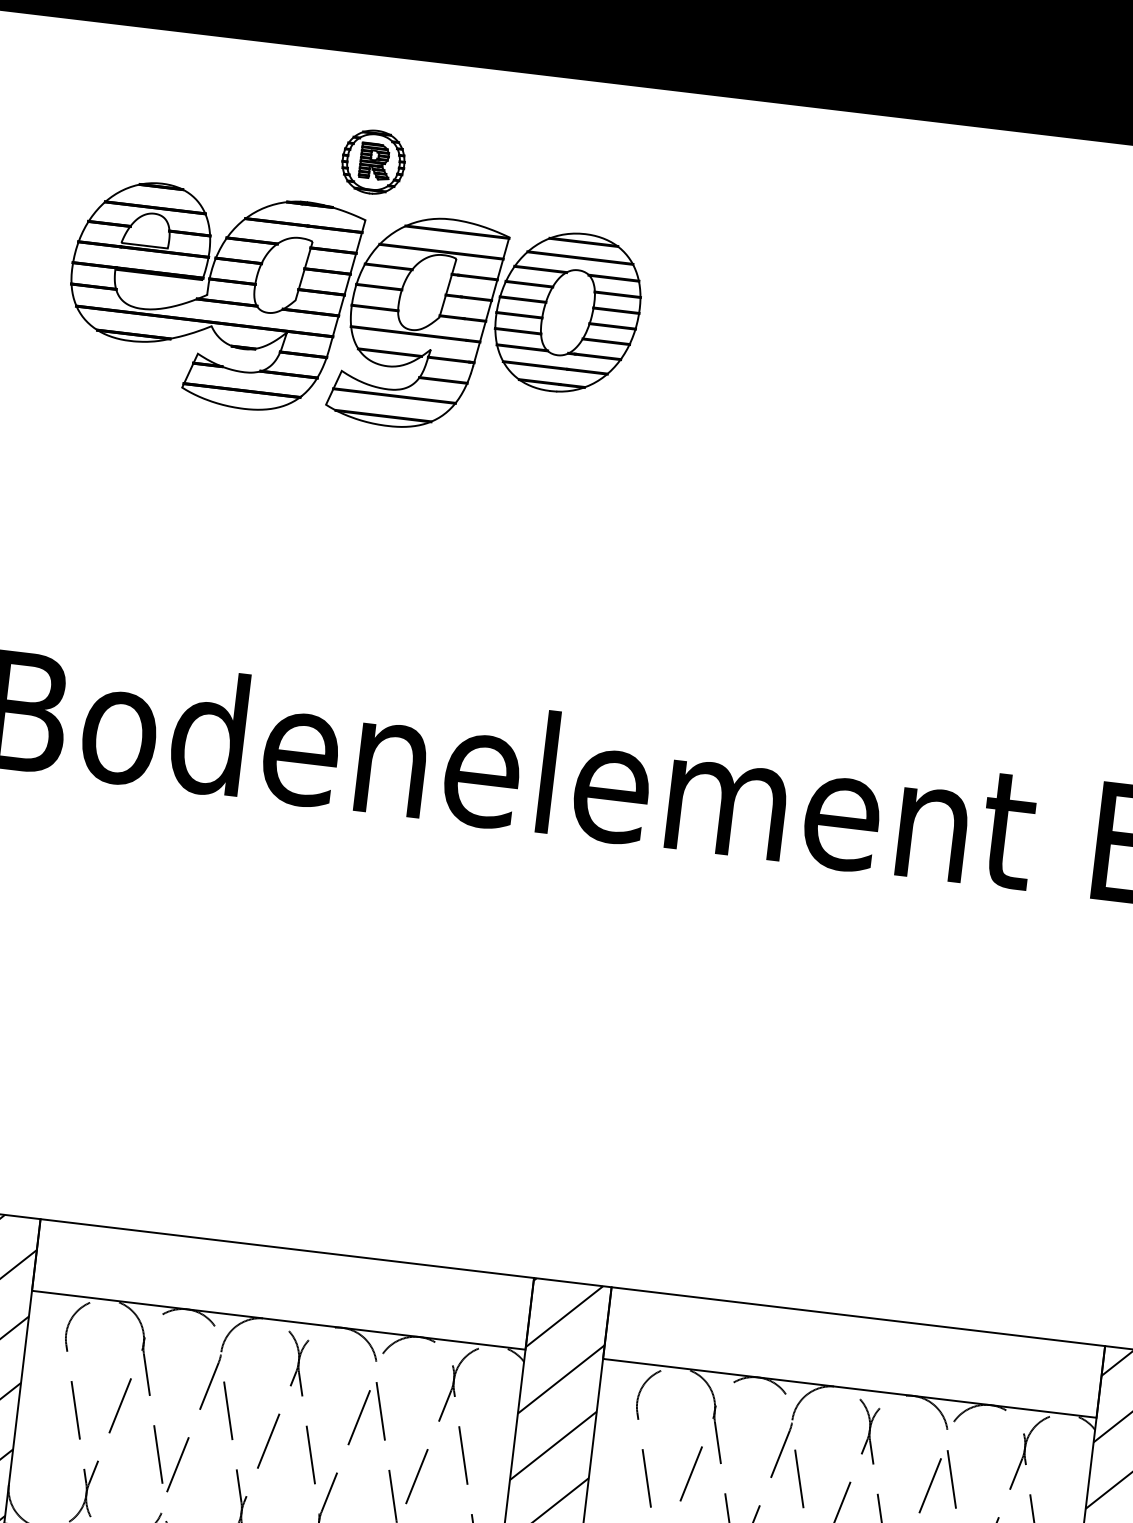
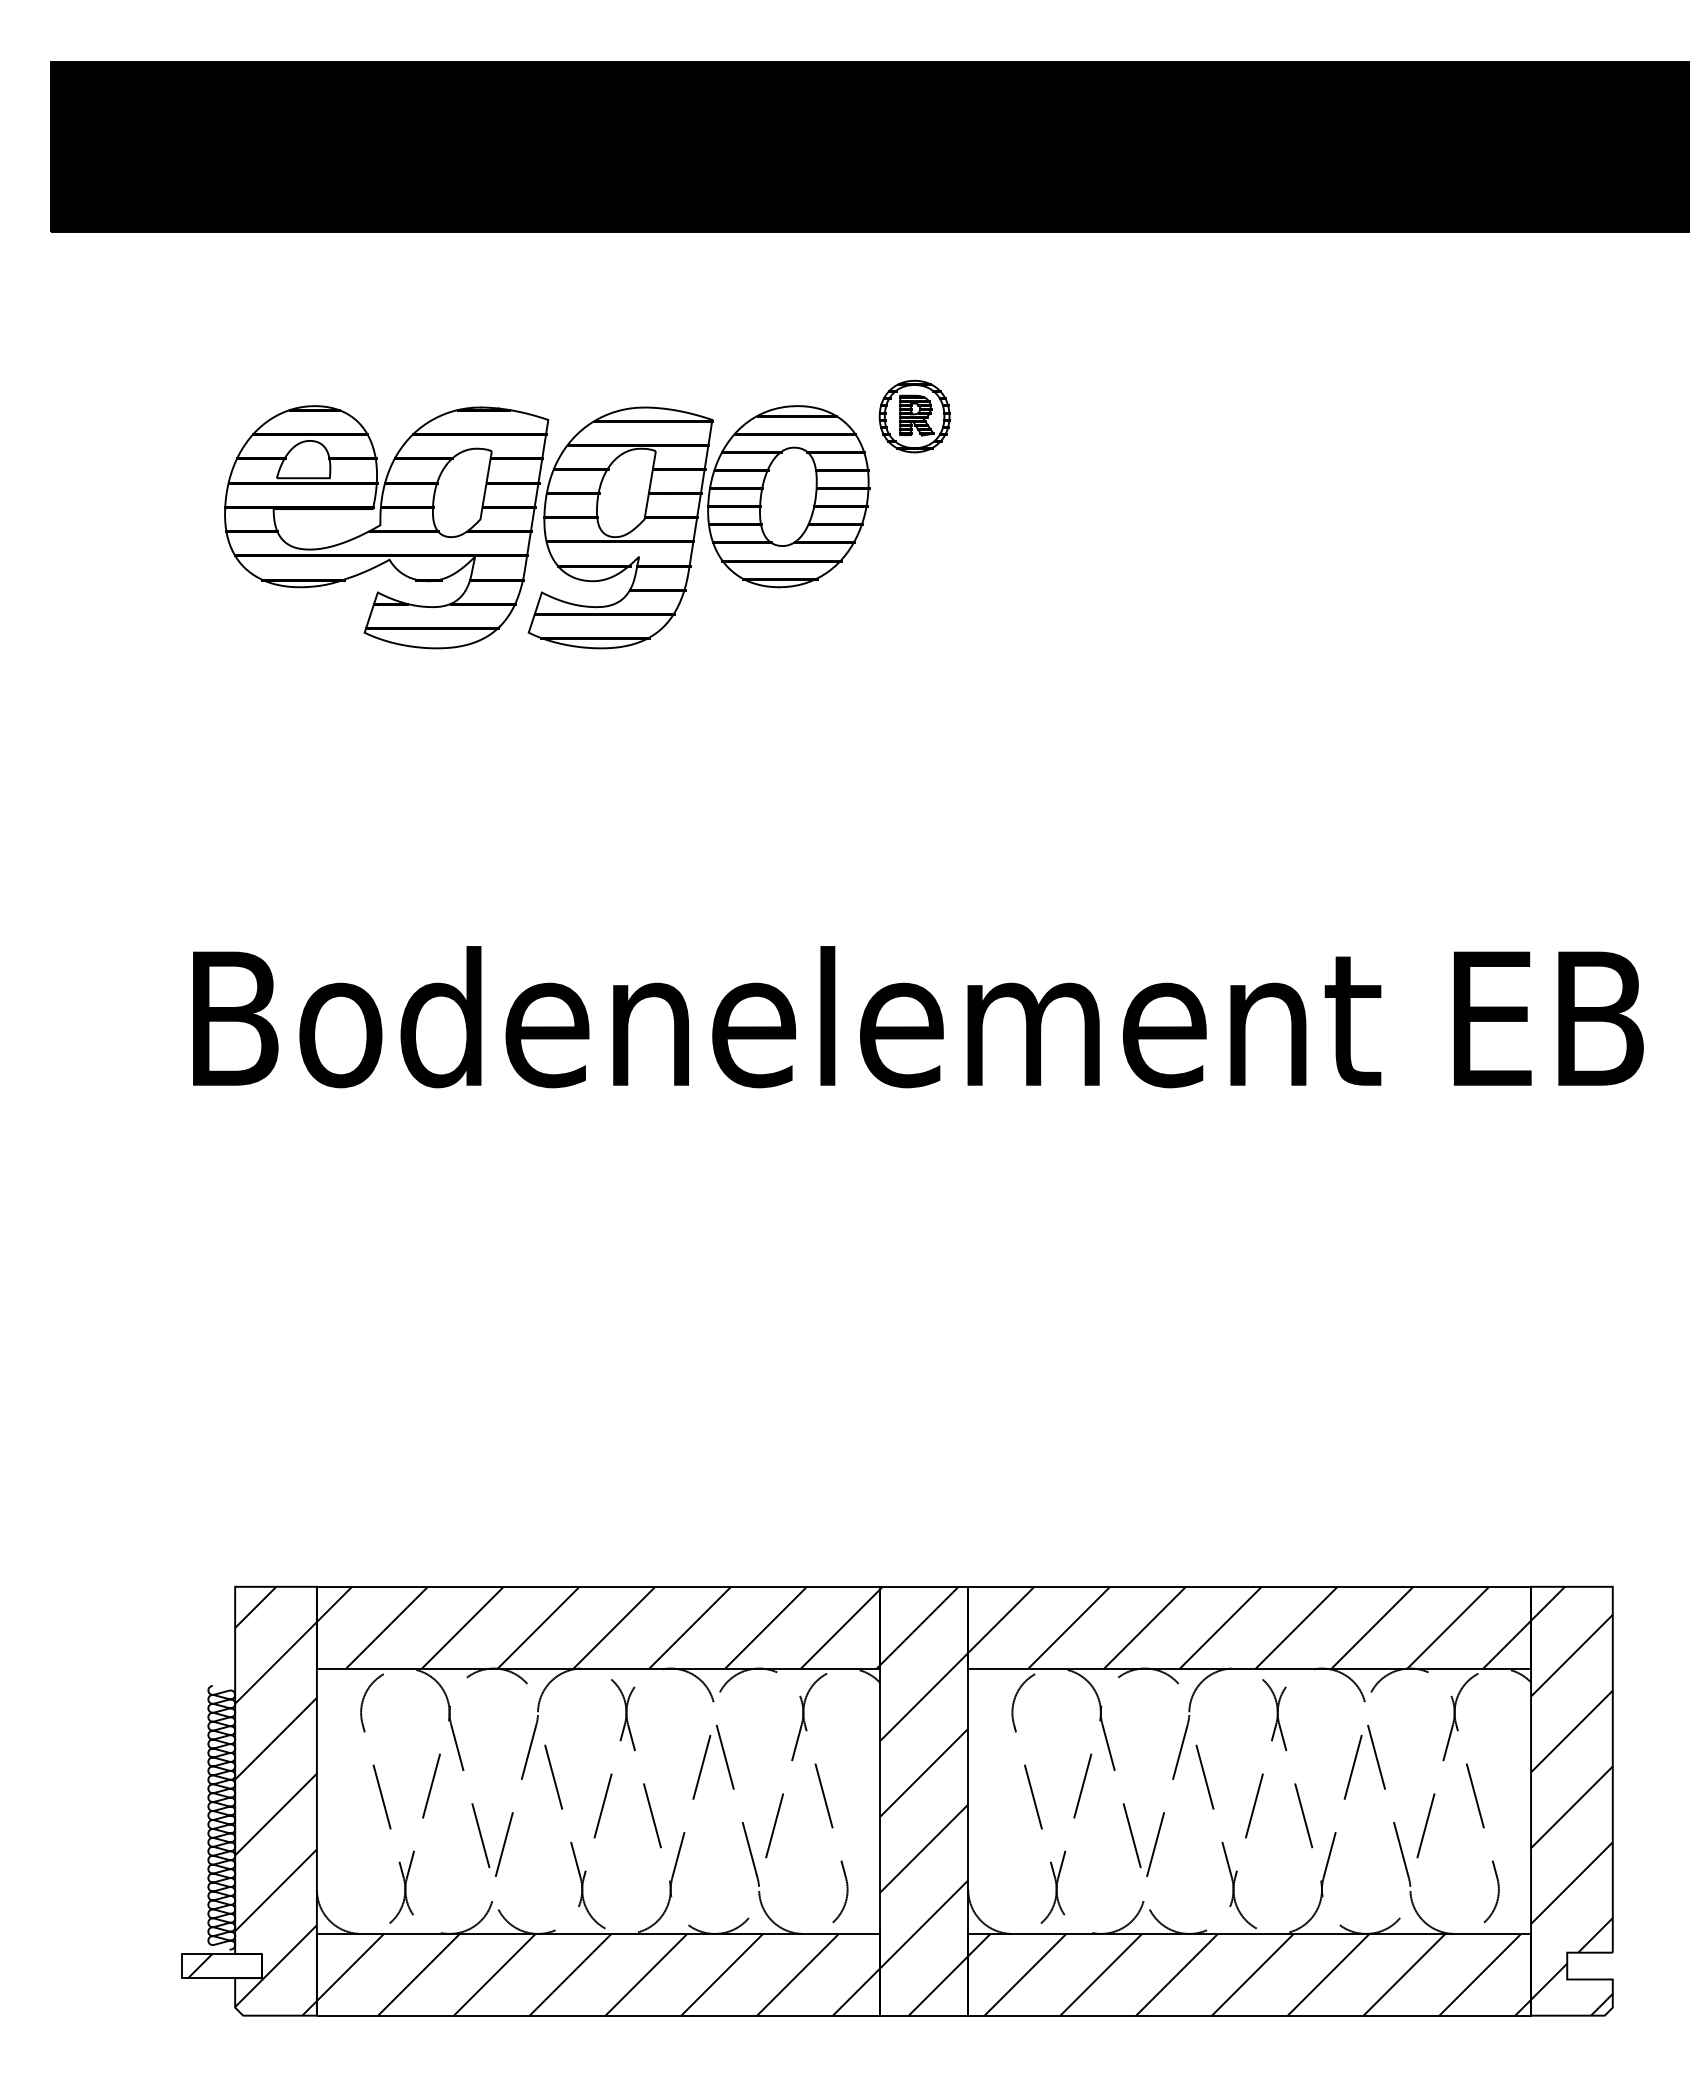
part: (373, 162) -> (914, 416), moved
hatch: (282, 1284) -> (597, 1627), added
hatch: (854, 1352) -> (1249, 1627), added

